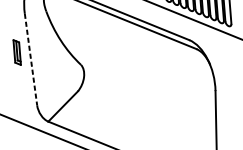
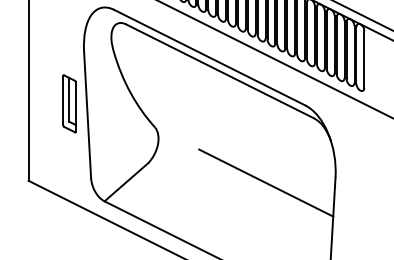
part: (17, 52) -> (69, 103), size x1.67
line: (30, 59) -> (87, 115), dashed -> solid
line: (165, 98) -> (266, 182), added

